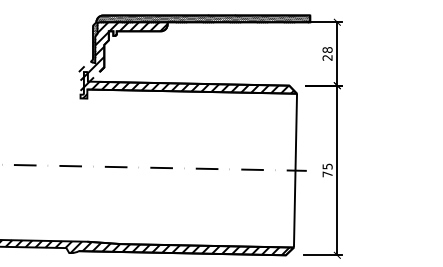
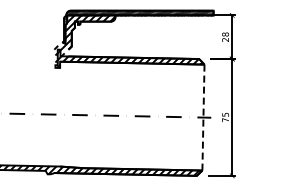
line: (295, 170) -> (203, 117), solid -> dashed

